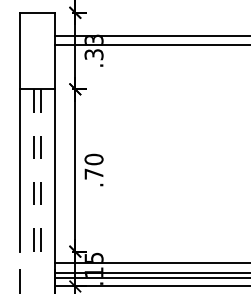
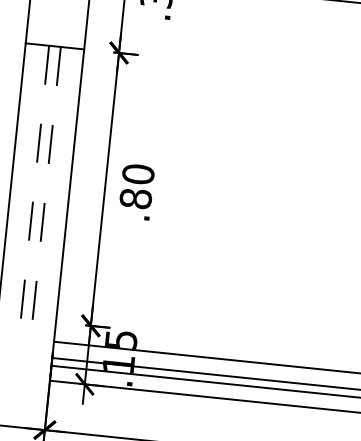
text: (93, 173) -> (135, 197), .70 -> .80

